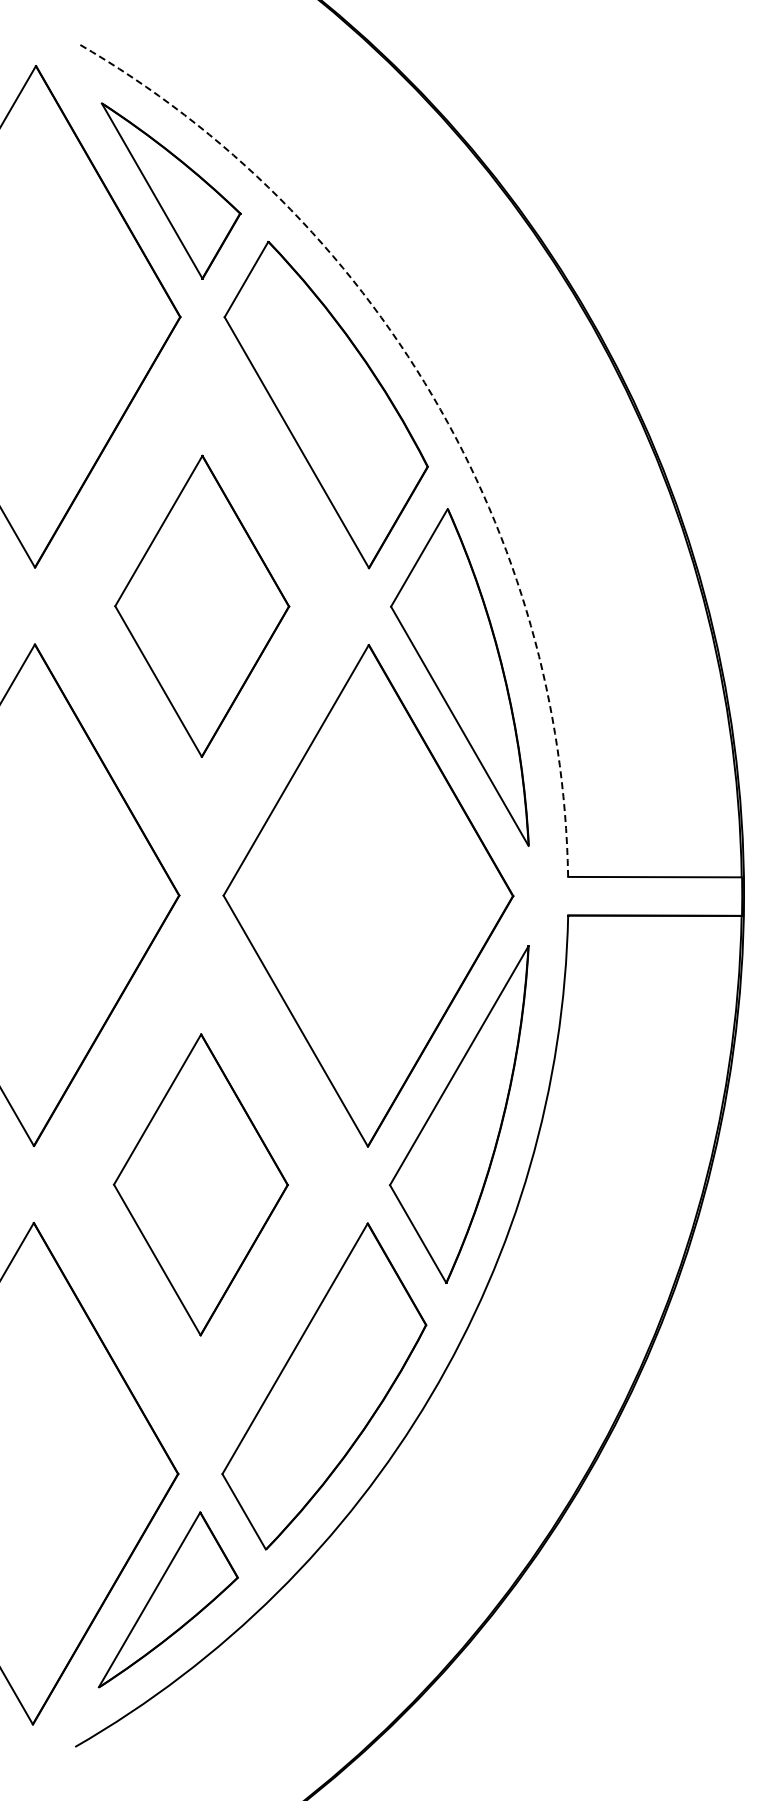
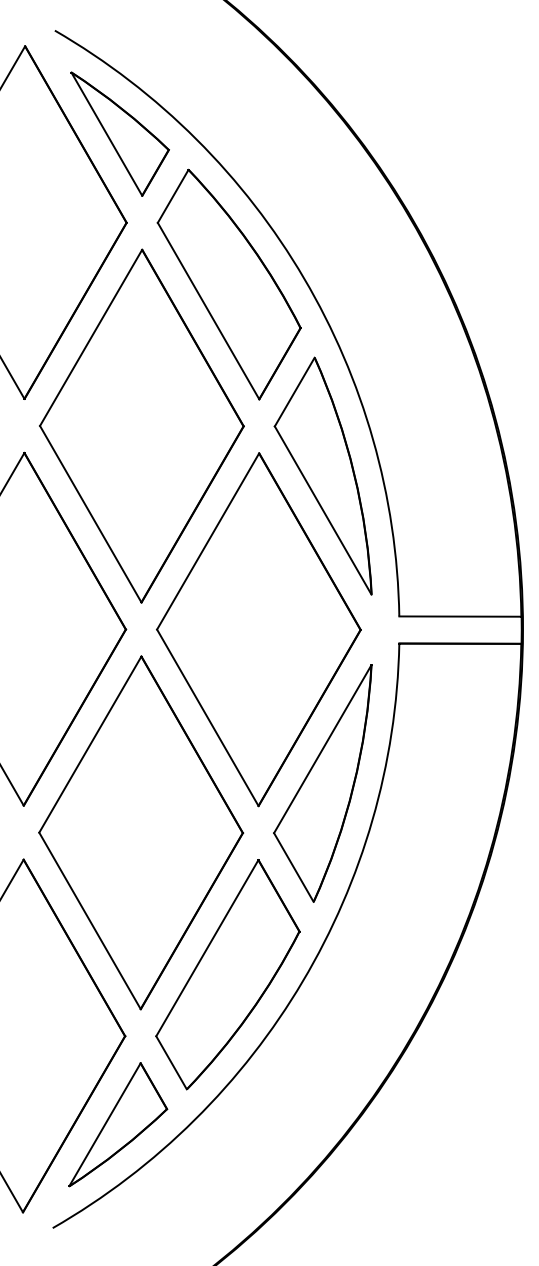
arc: (432, 396) -> (303, 278), dashed -> solid
part: (202, 606) -> (142, 426), size x1.67
part: (200, 1184) -> (140, 832), size x1.67

